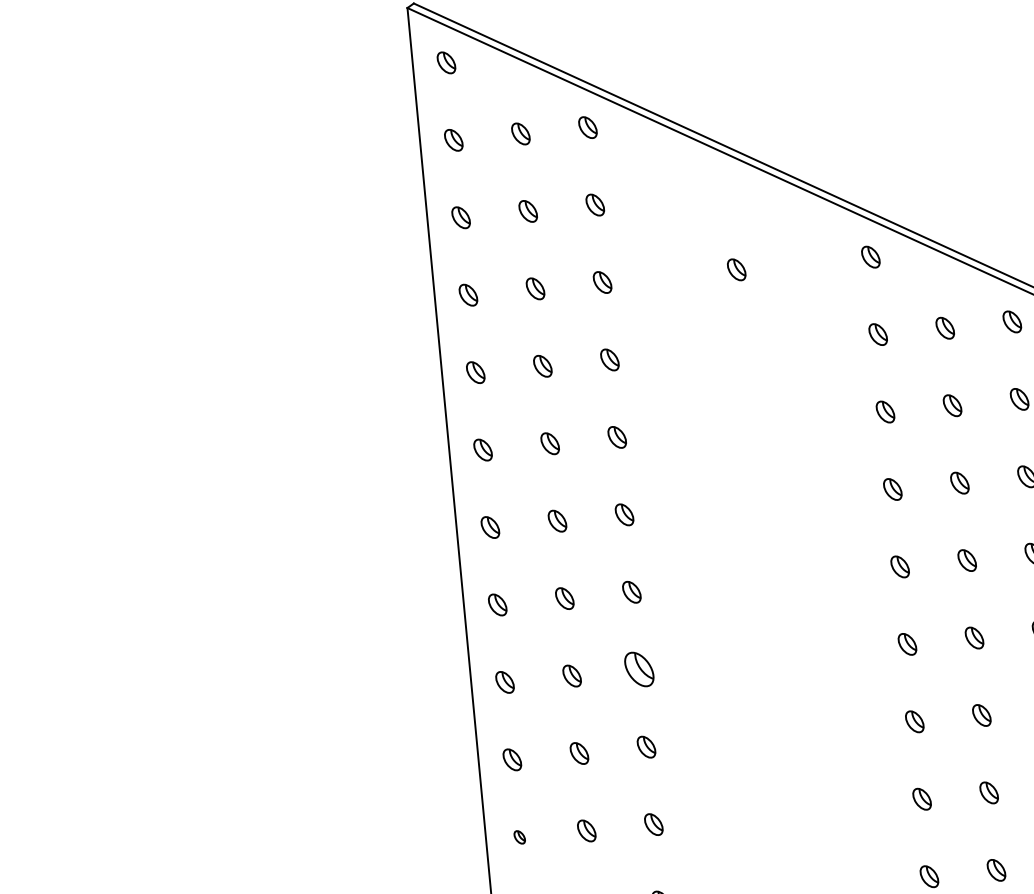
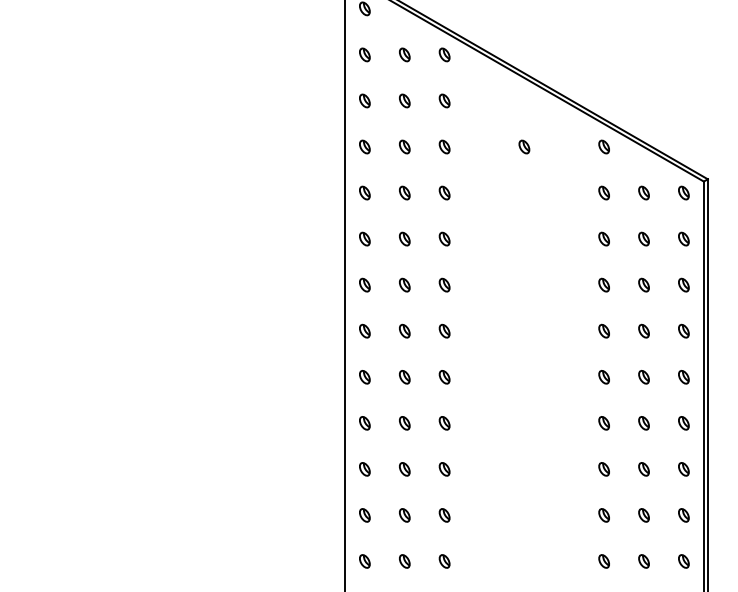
part: (638, 670) -> (444, 377), size x0.62
part: (519, 837) -> (364, 469), size x1.67

